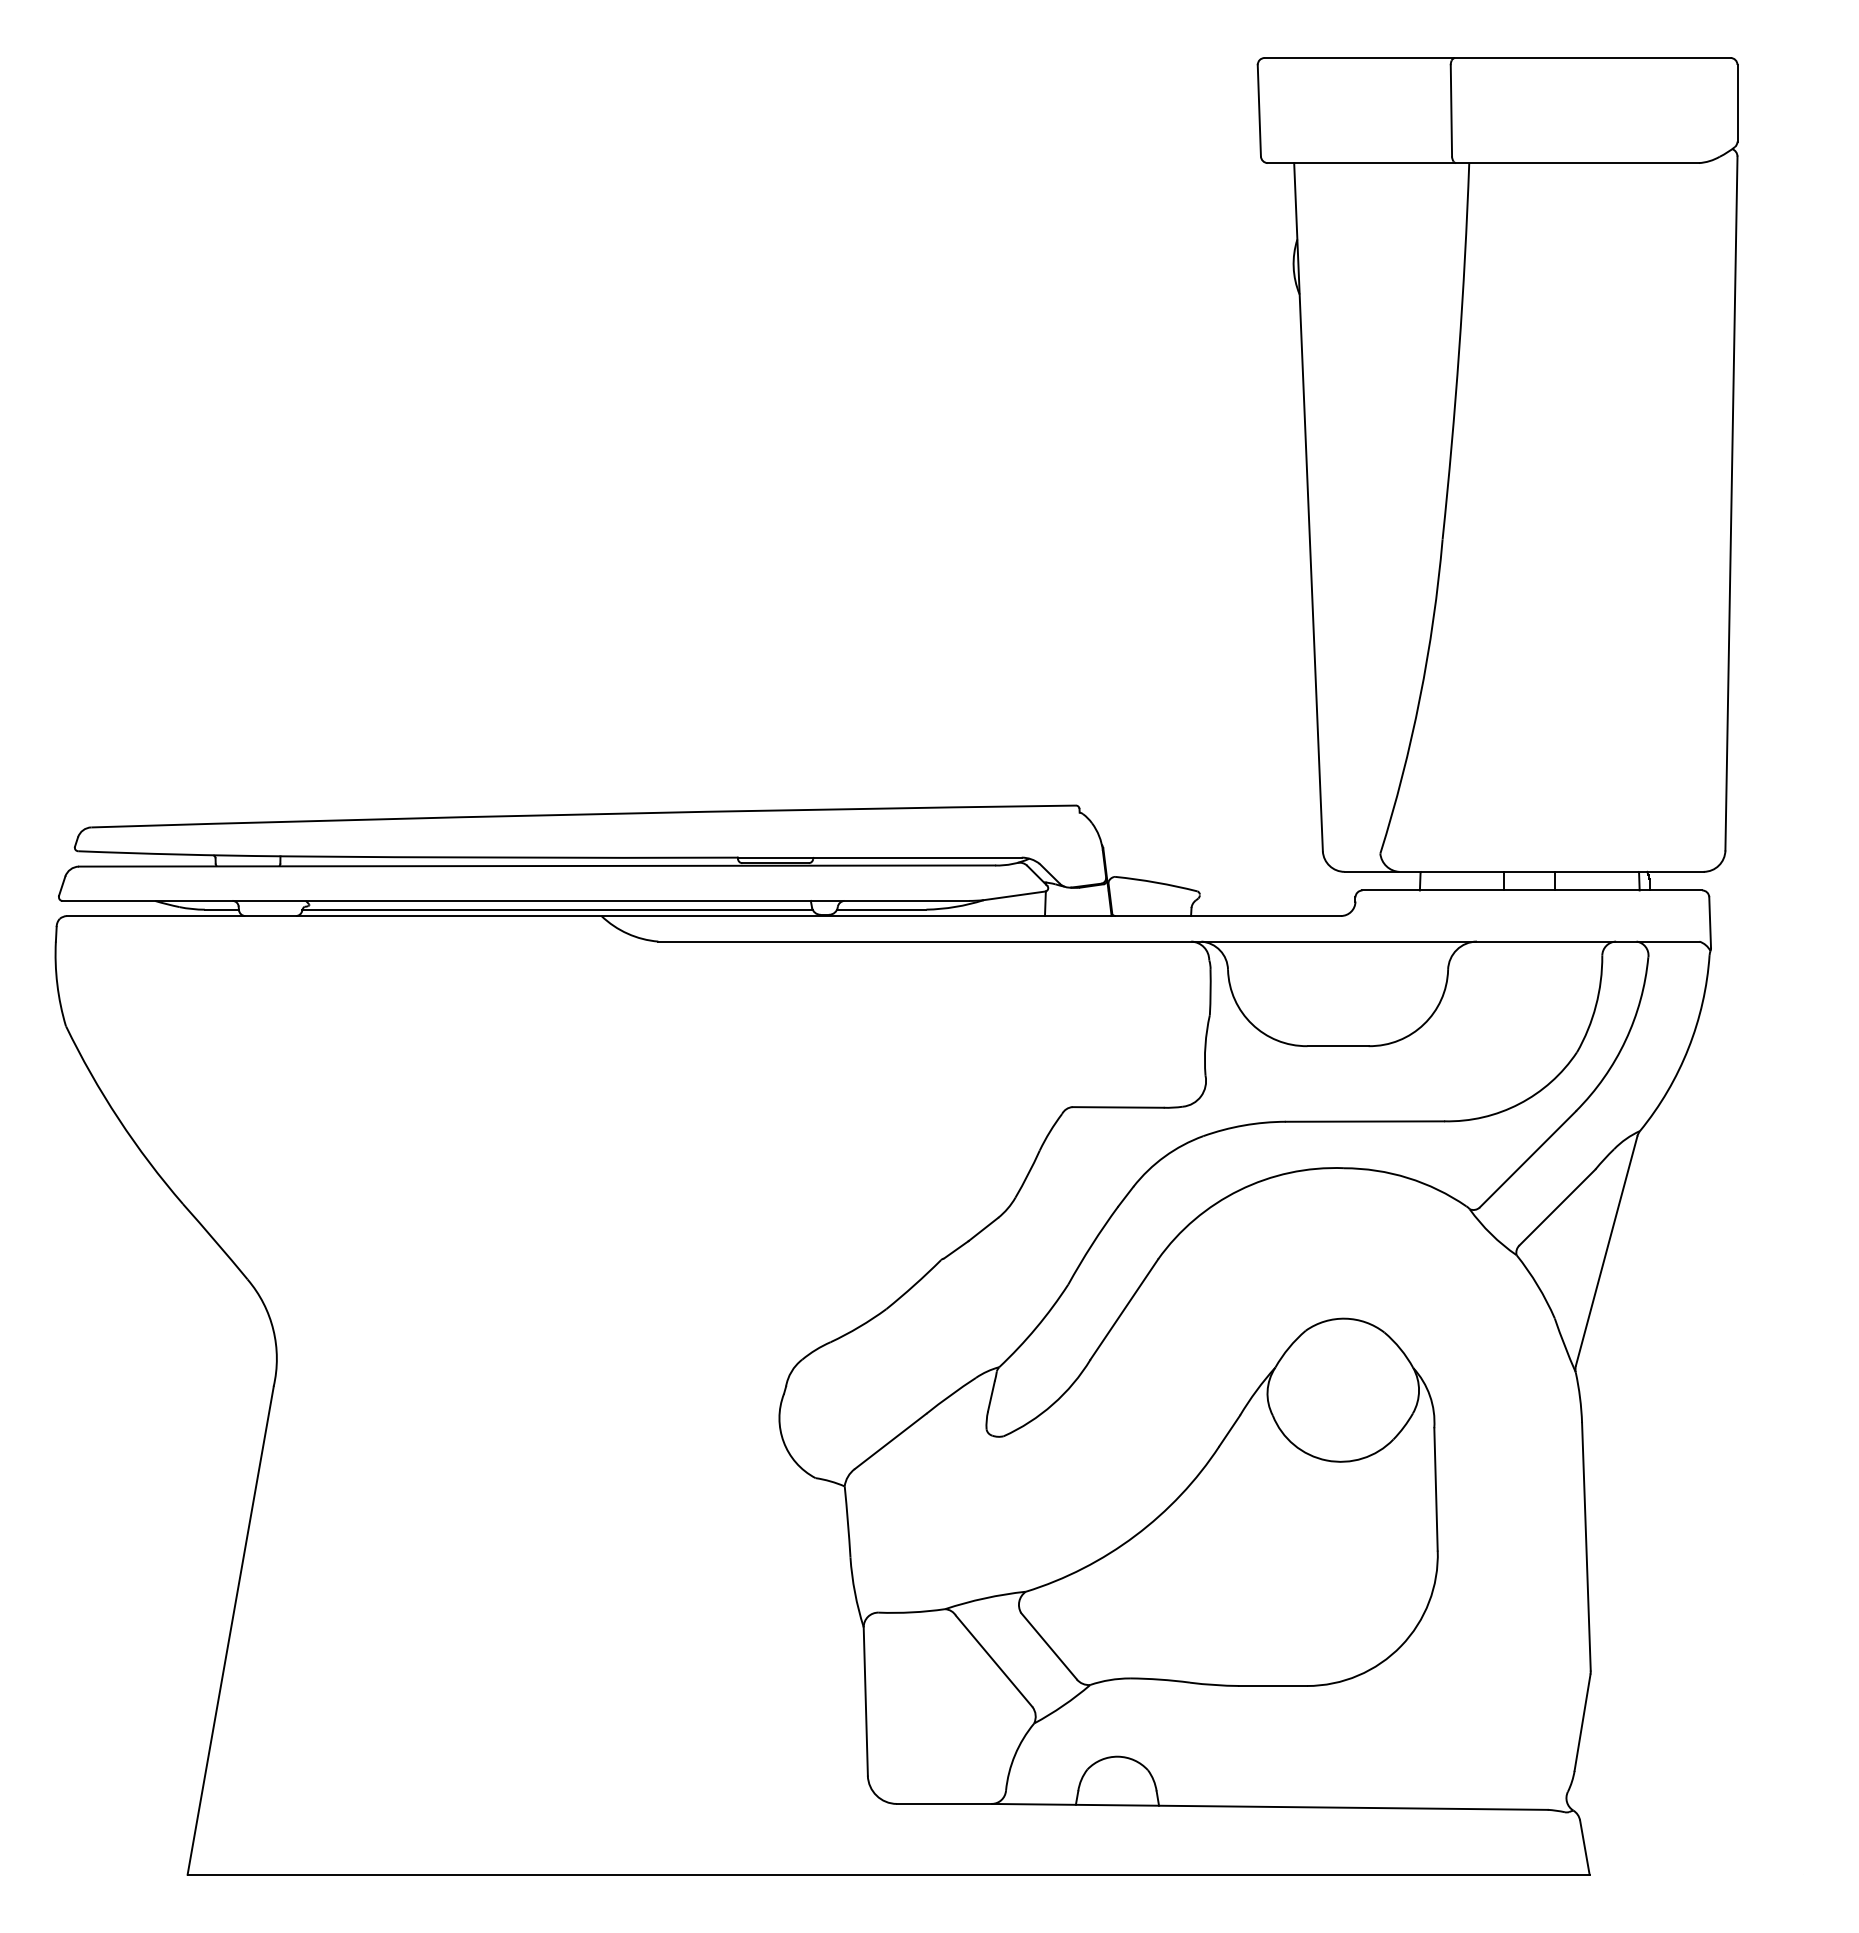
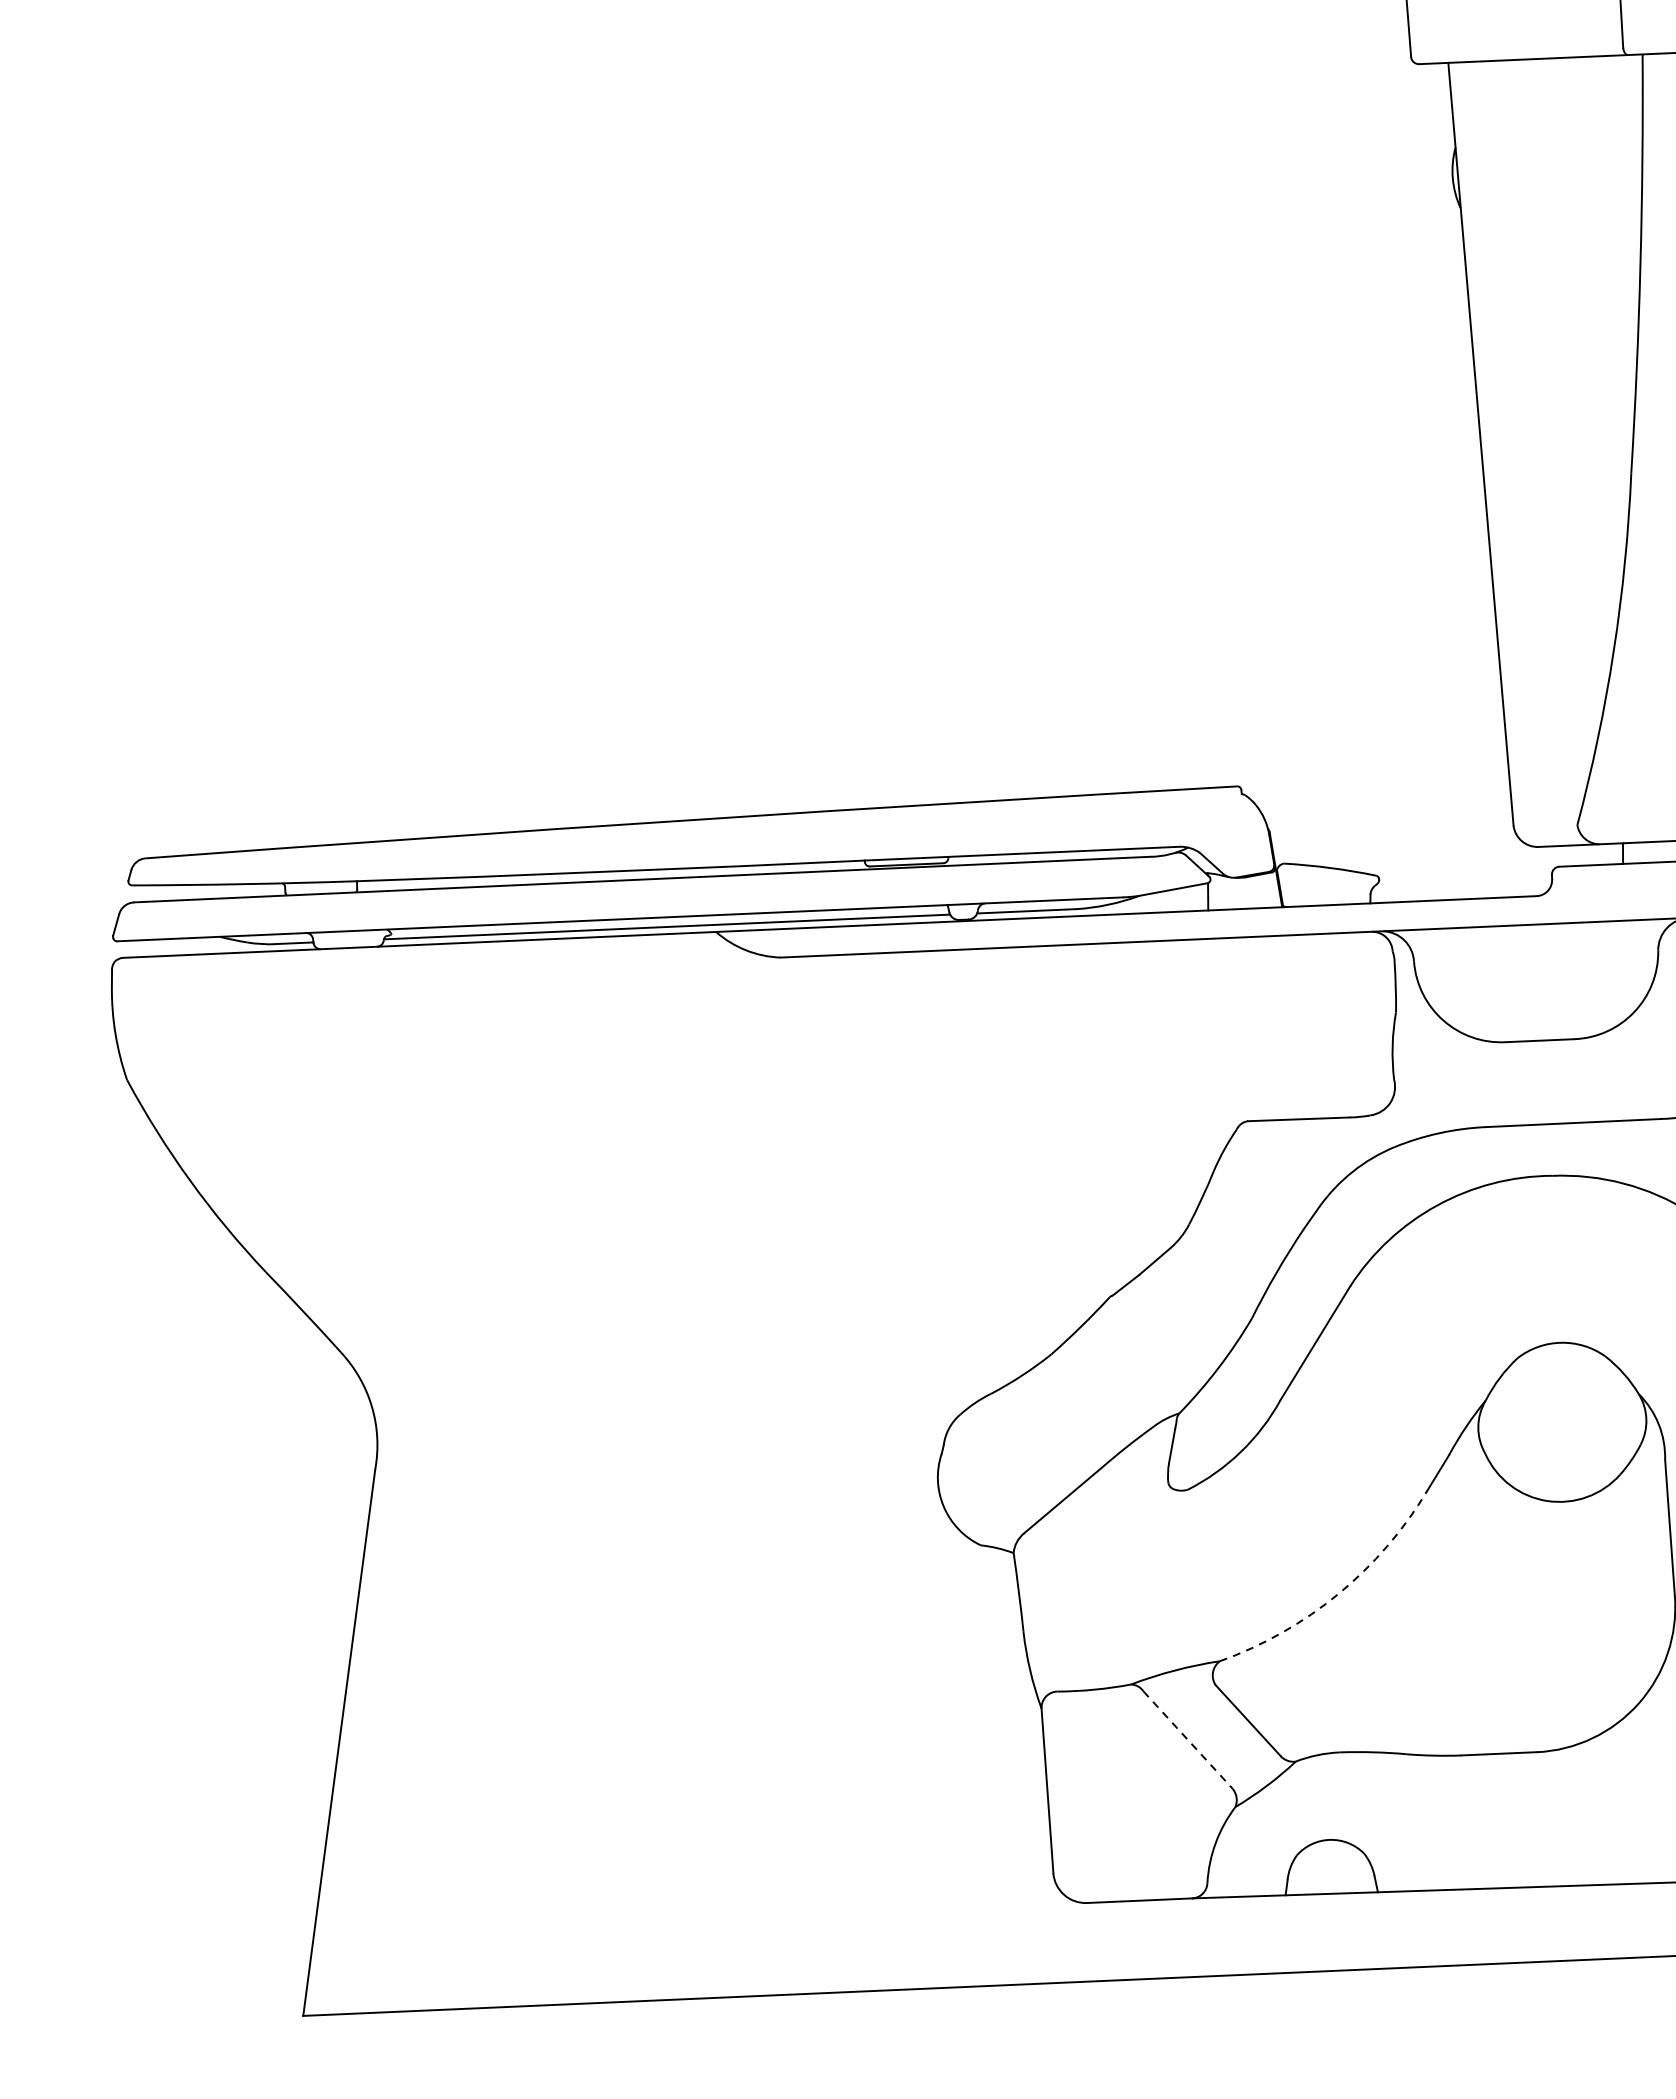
arc: (1135, 1535) -> (1338, 1593), solid -> dashed
line: (994, 1661) -> (1188, 1740), solid -> dashed

